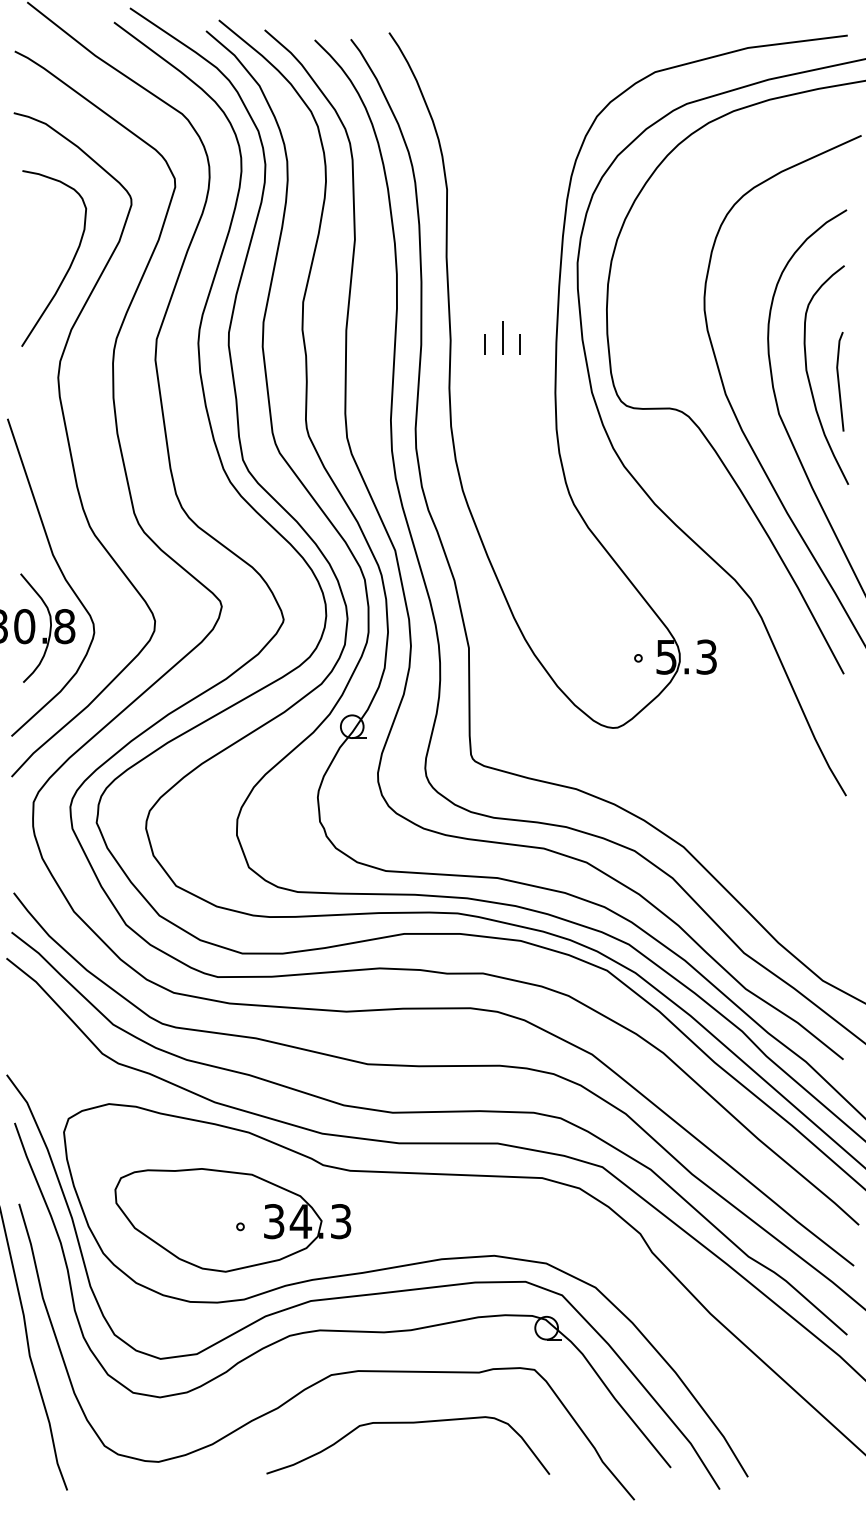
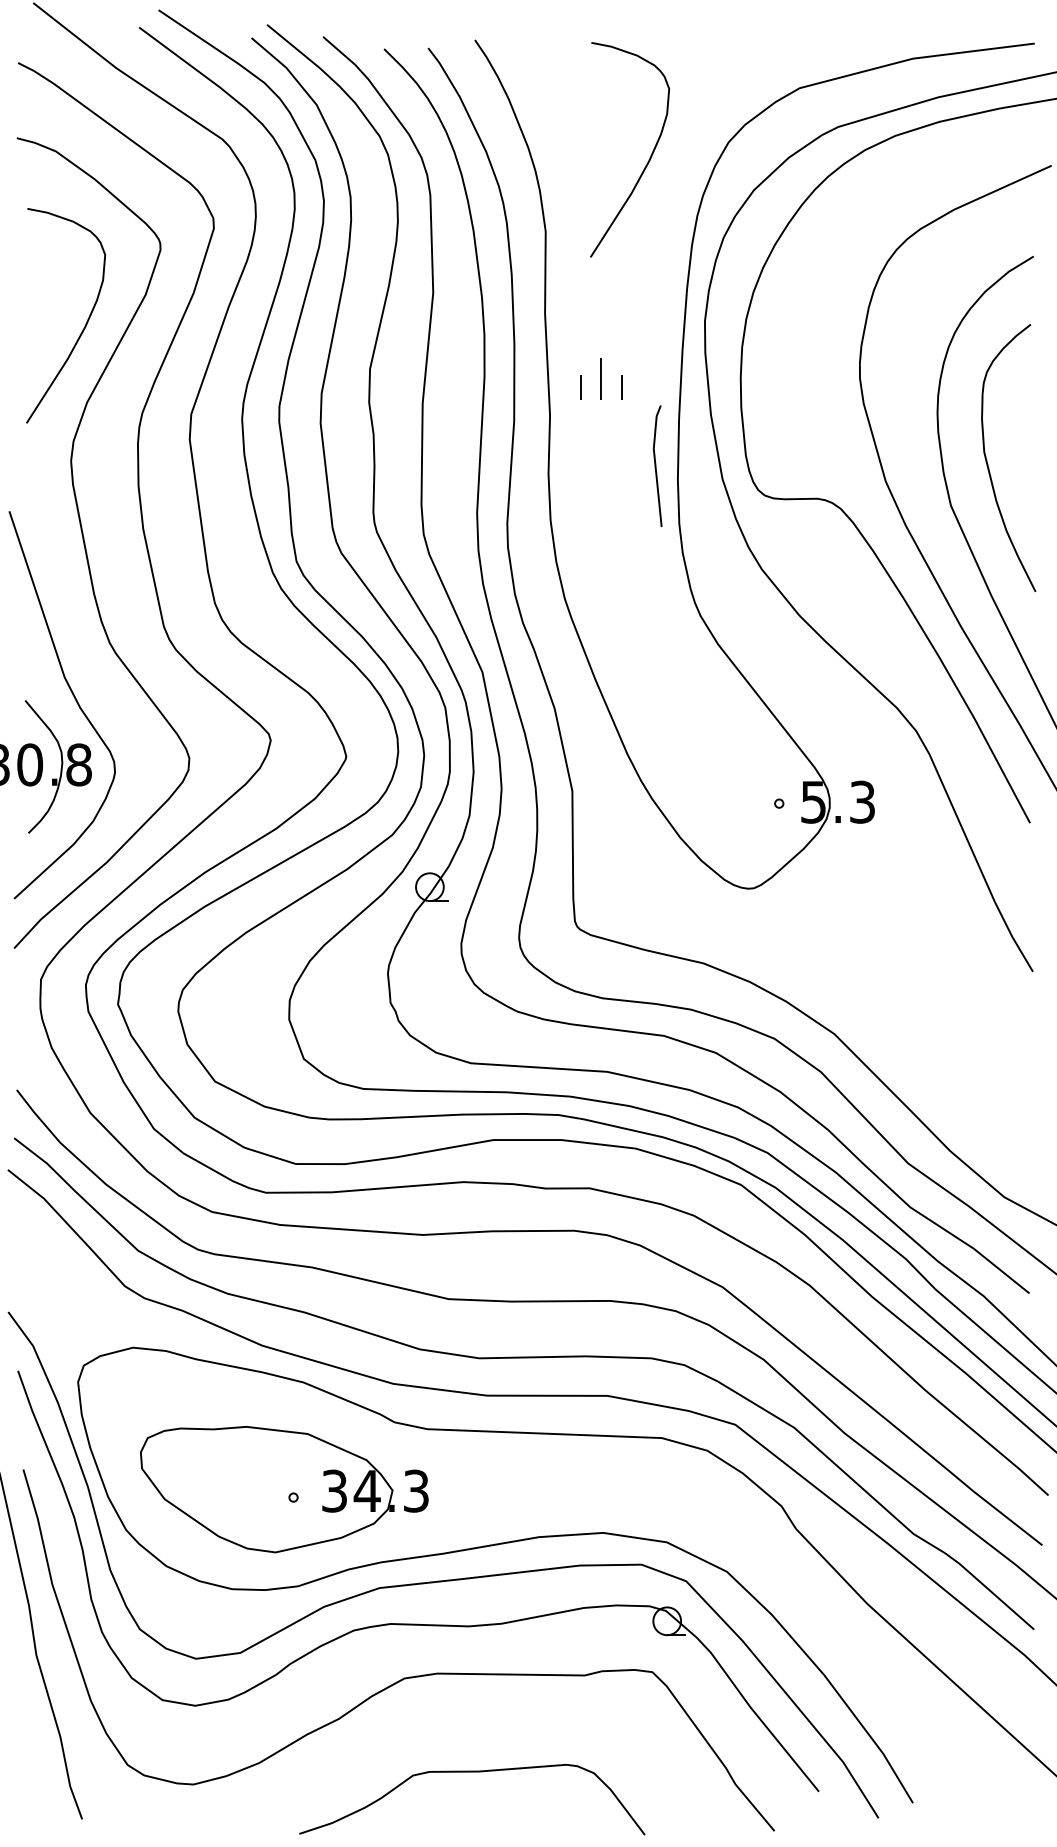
curve: (531, 130) -> (648, 159), added
part: (502, 337) -> (601, 378), moved
line: (839, 381) -> (656, 465), moved
curve: (408, 1423) -> (472, 1772), moved

